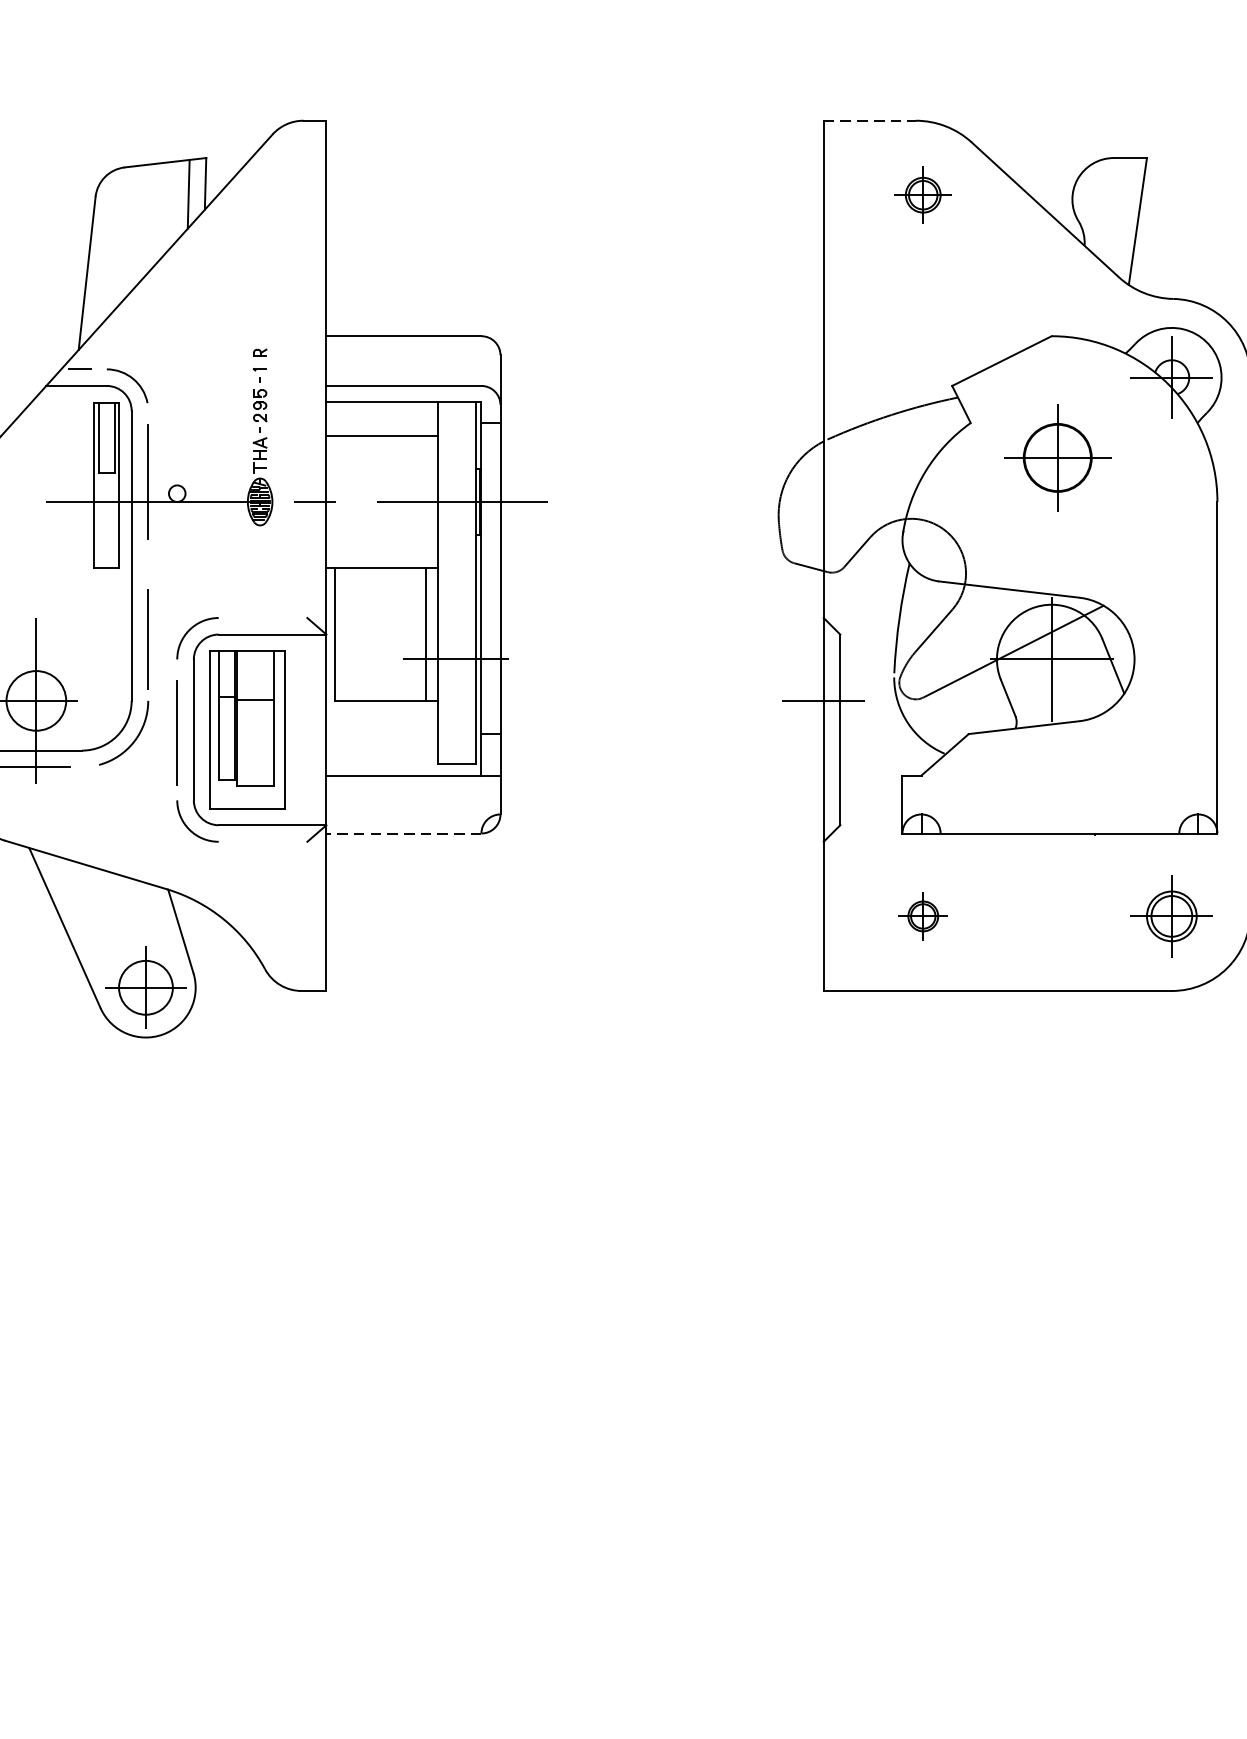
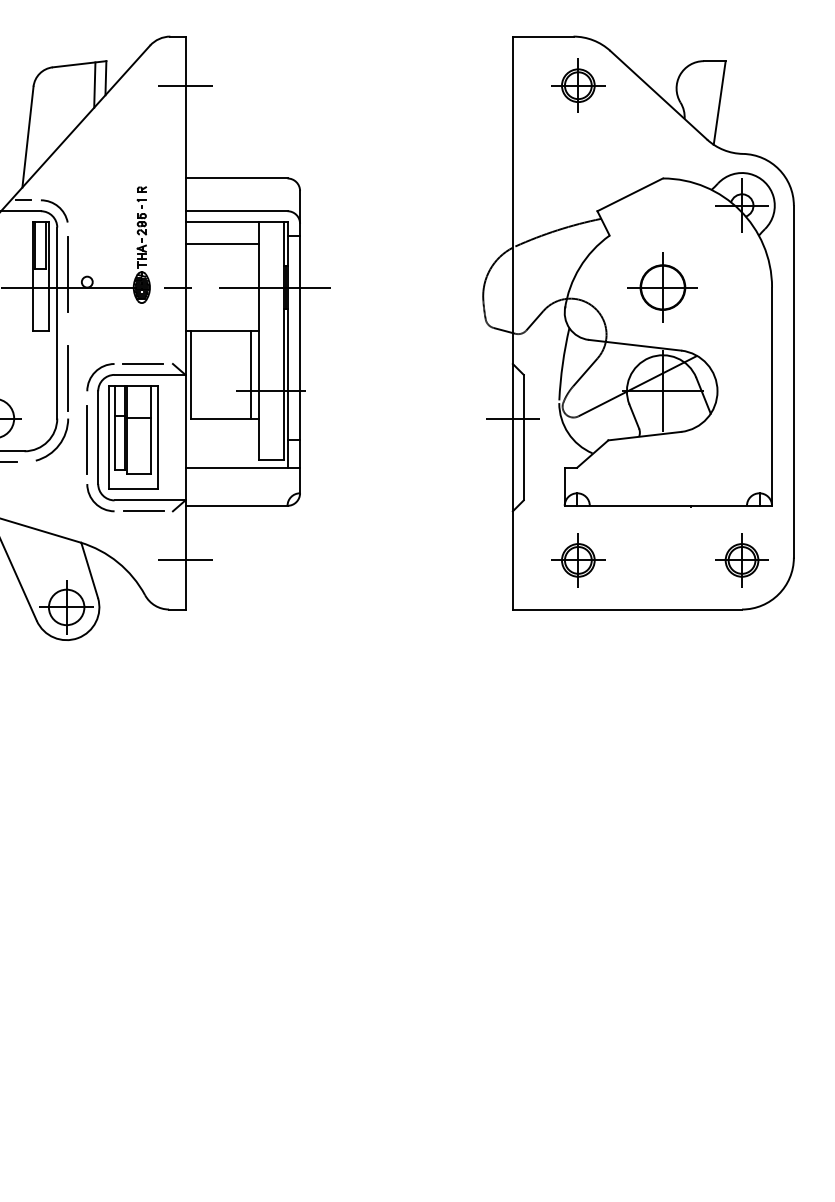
line: (870, 120) -> (543, 36), dashed -> solid
line: (326, 194) -> (185, 85), added
part: (923, 194) -> (578, 85), size x1.43
part: (1057, 457) -> (662, 287), moved
line: (261, 618) -> (142, 364), added
line: (403, 832) -> (236, 505), dashed -> solid
line: (262, 842) -> (143, 511), added
line: (326, 916) -> (185, 560), added
part: (923, 916) -> (578, 560), size x1.67

